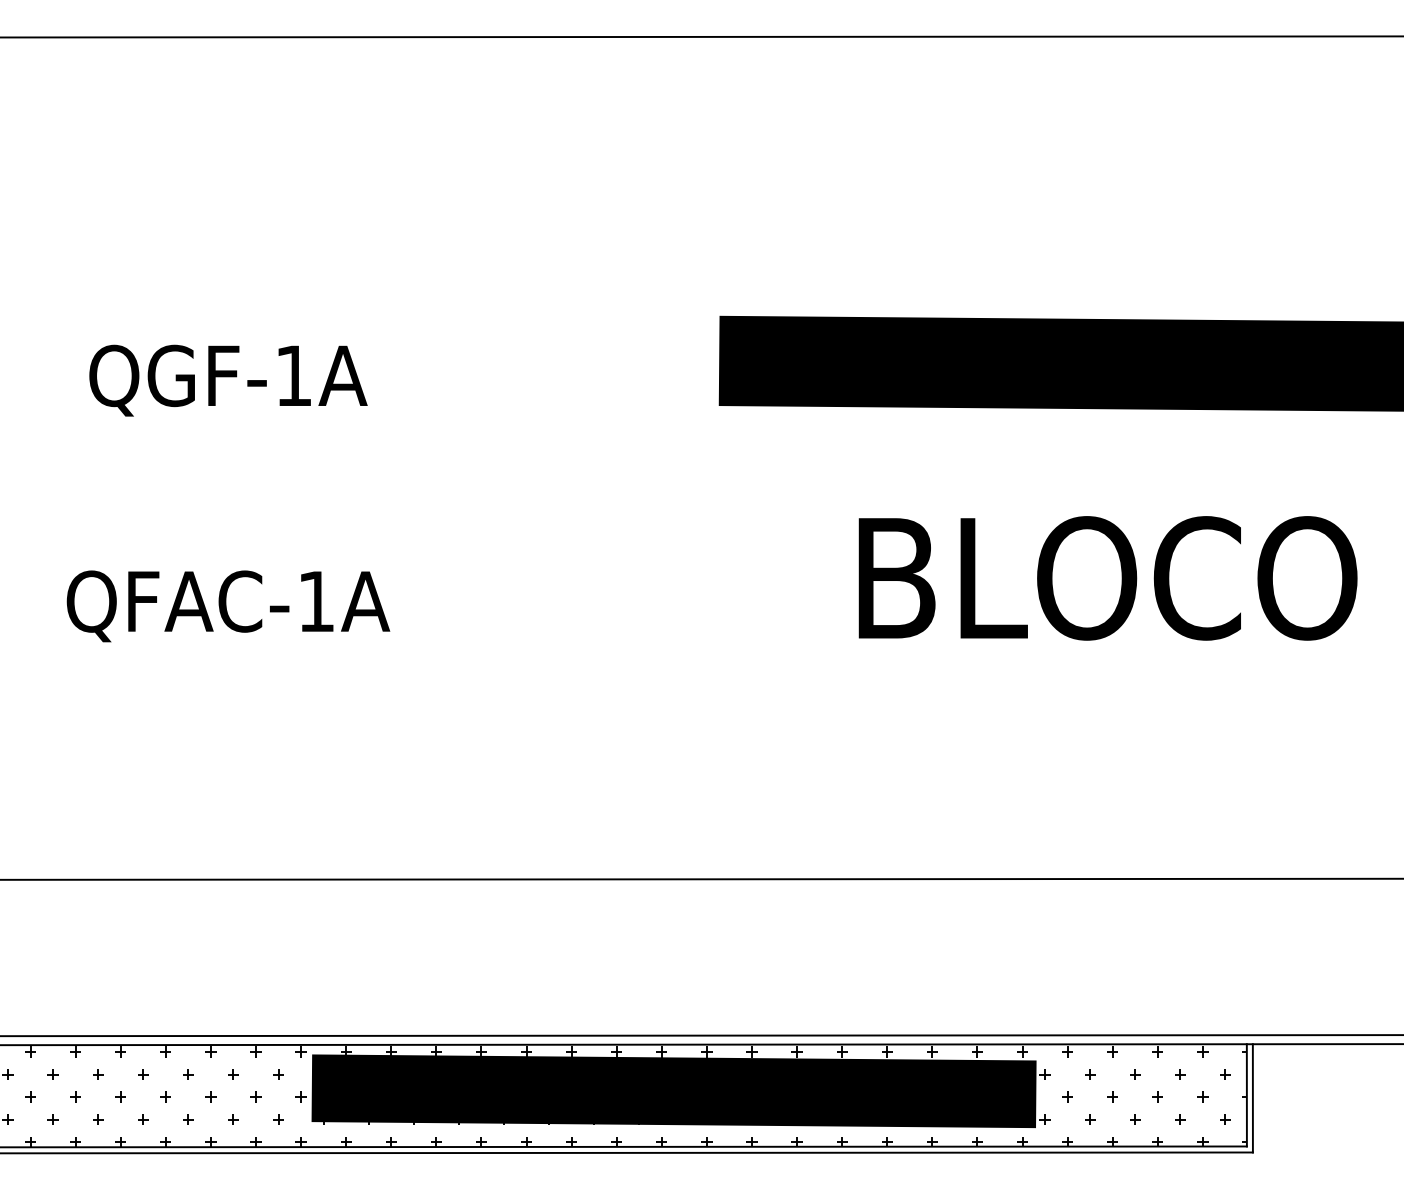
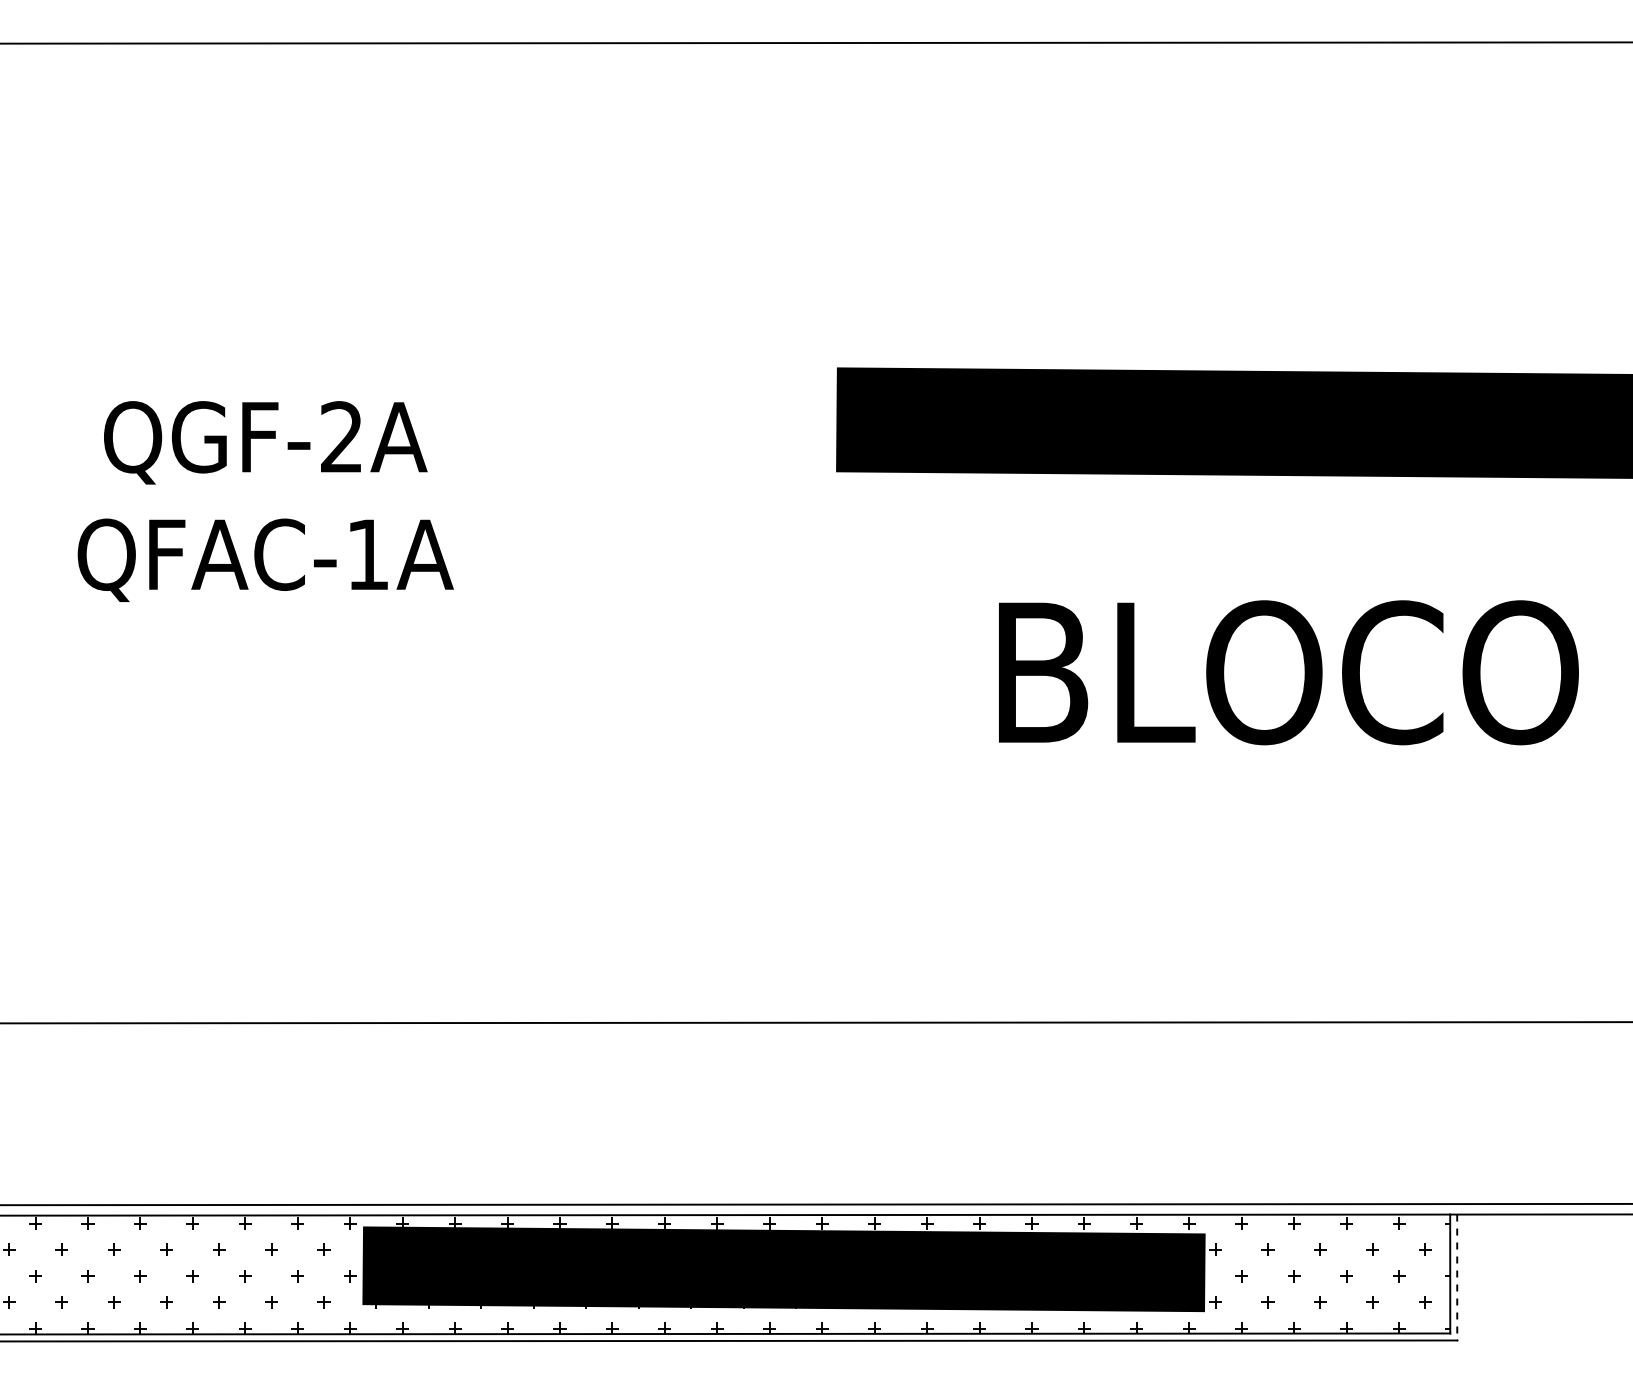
text: (293, 375) -> (341, 436), QGF-1A -> QGF-2A
text: (228, 605) -> (265, 559), moved
line: (1253, 1098) -> (1457, 1277), solid -> dashed

